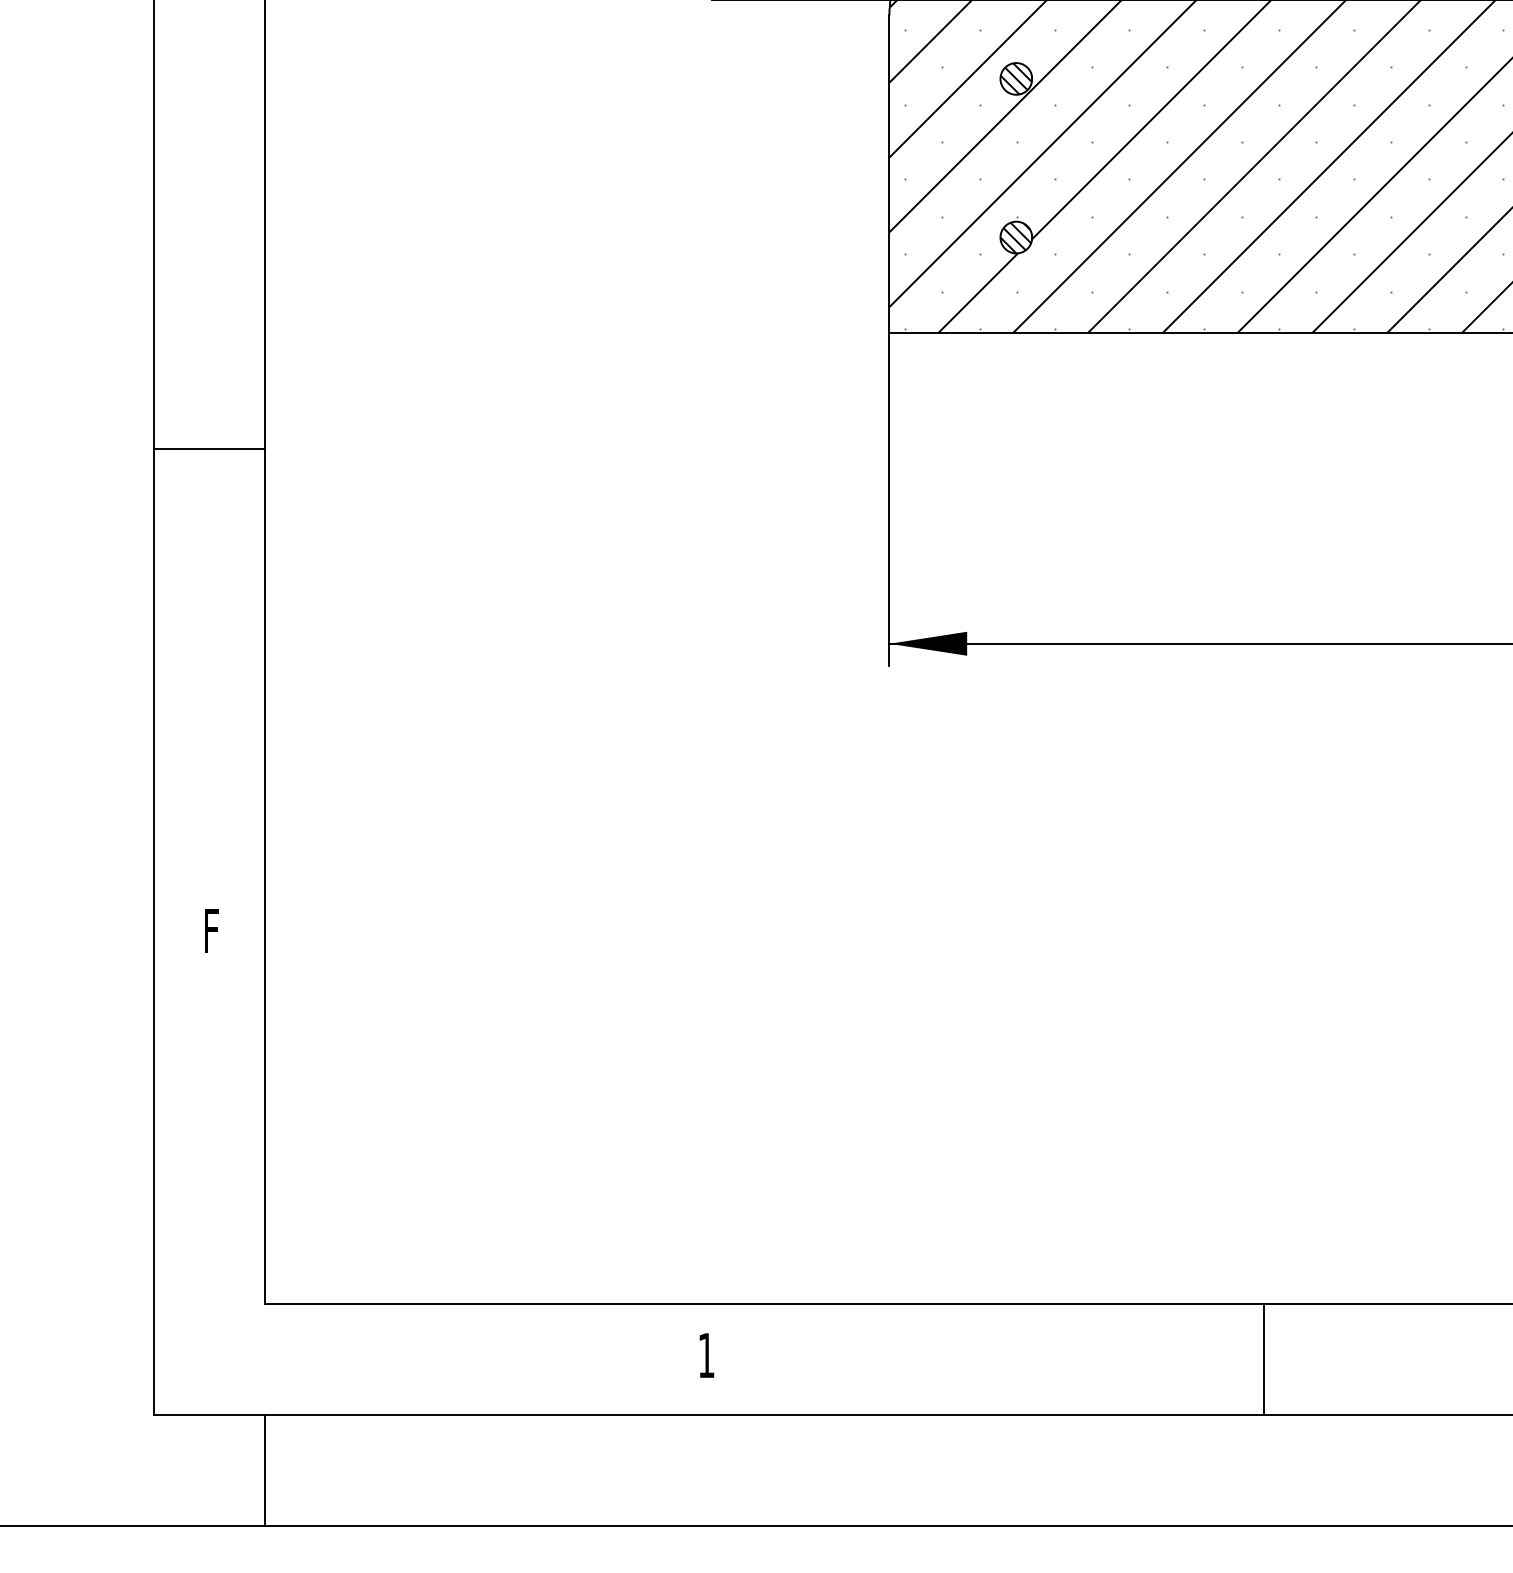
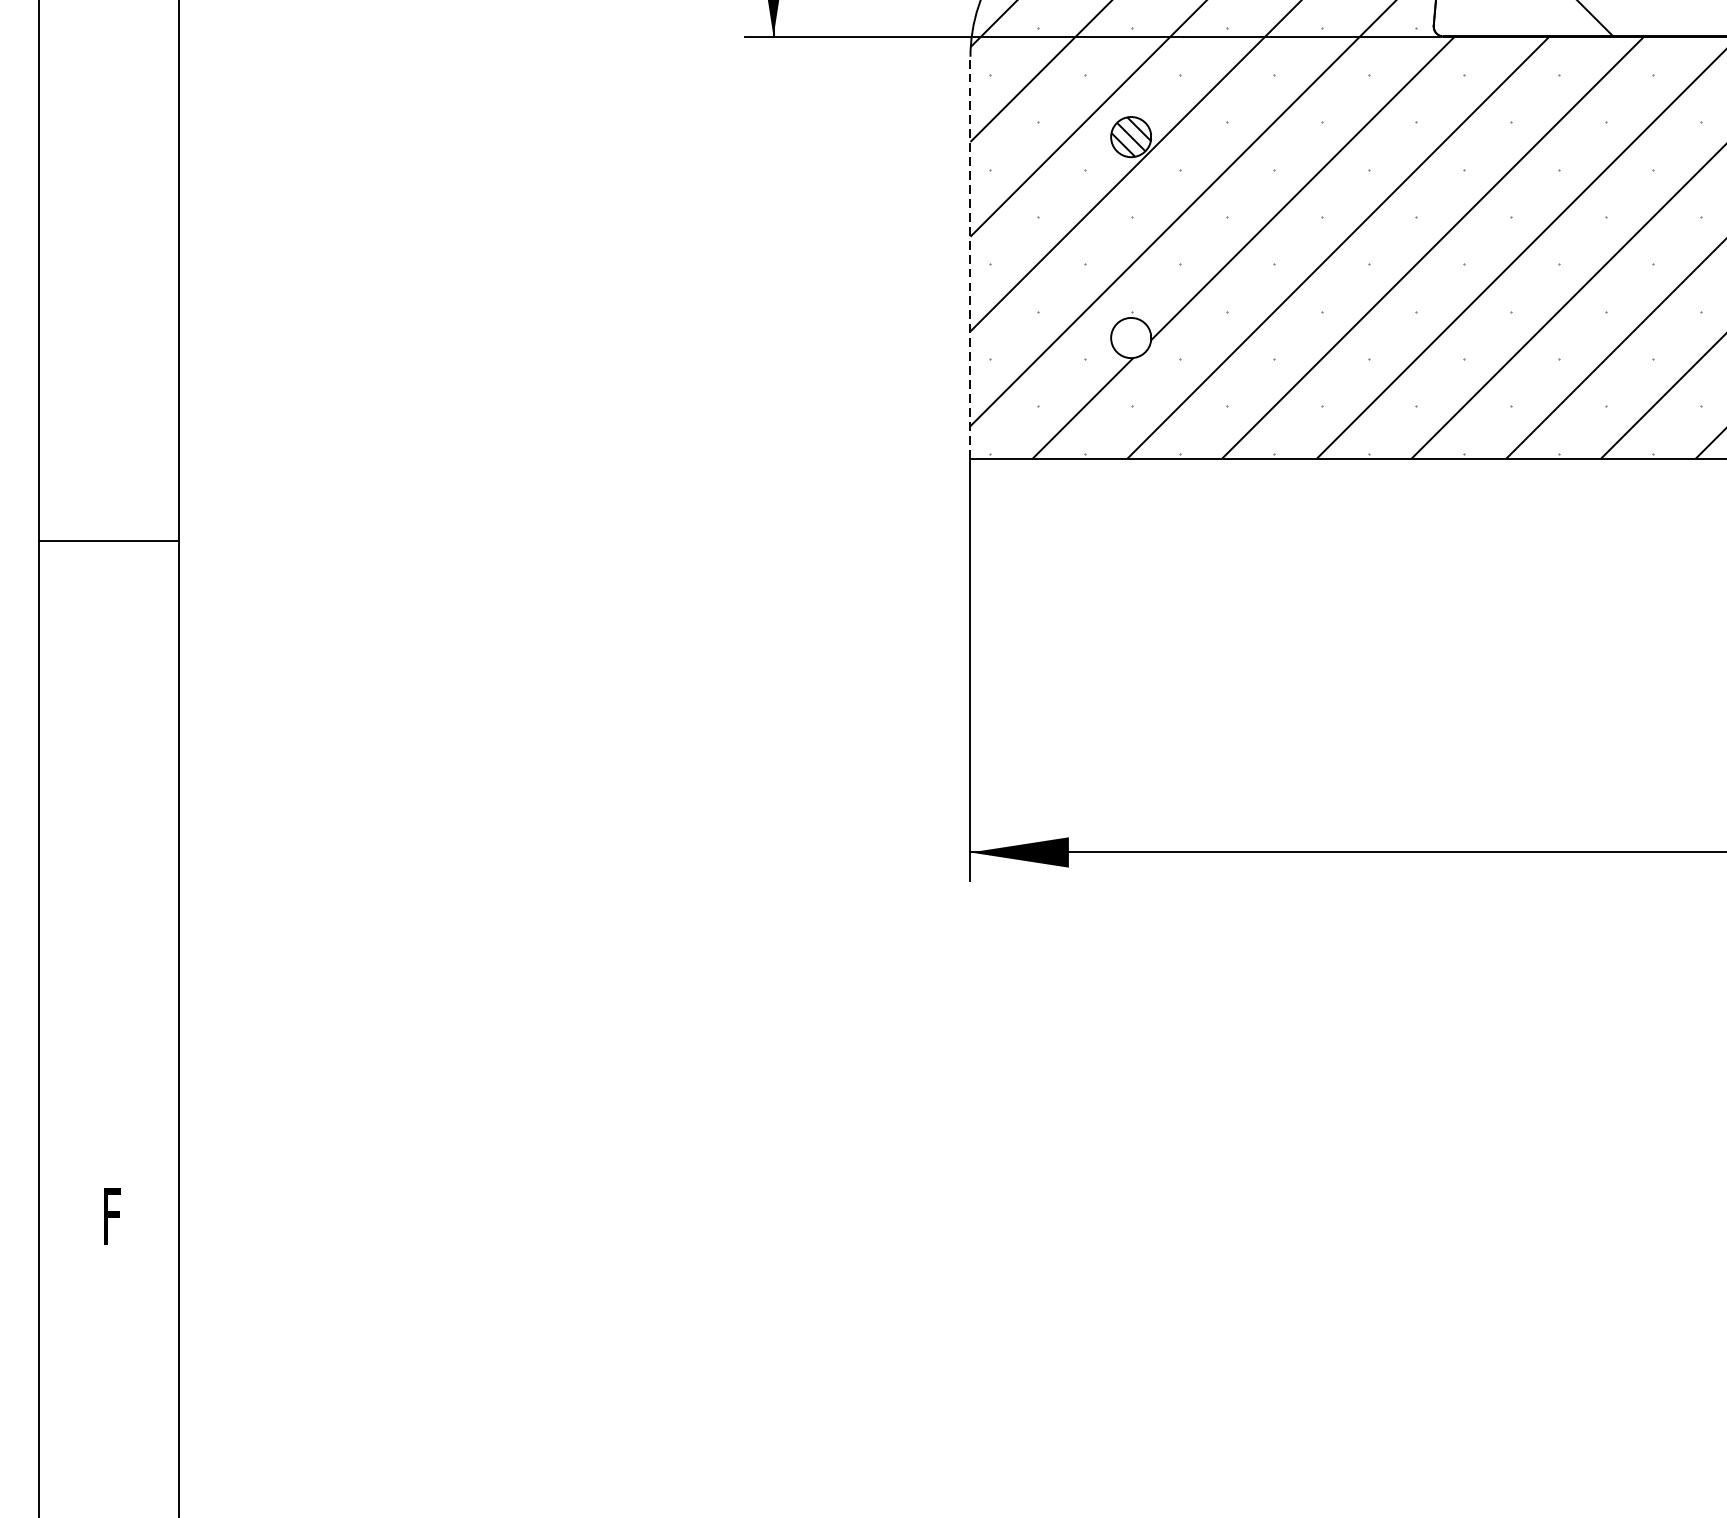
line: (889, 174) -> (970, 258), solid -> dashed
hatch: (1015, 237) -> (1130, 337), removed
line: (208, 448) -> (108, 540), moved

